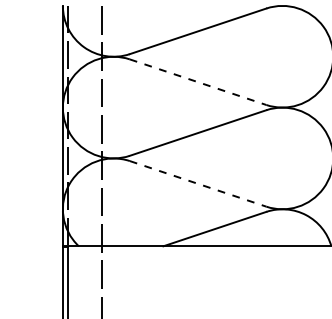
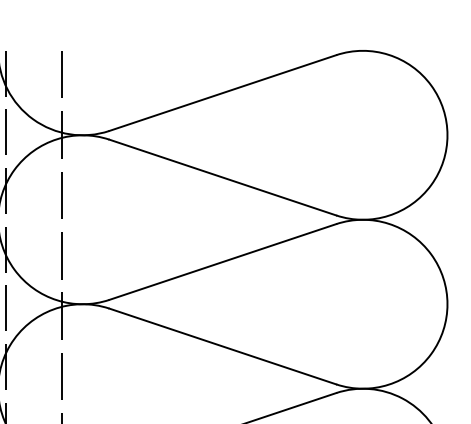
line: (198, 82) -> (223, 178), dashed -> solid
line: (198, 183) -> (223, 345), dashed -> solid

